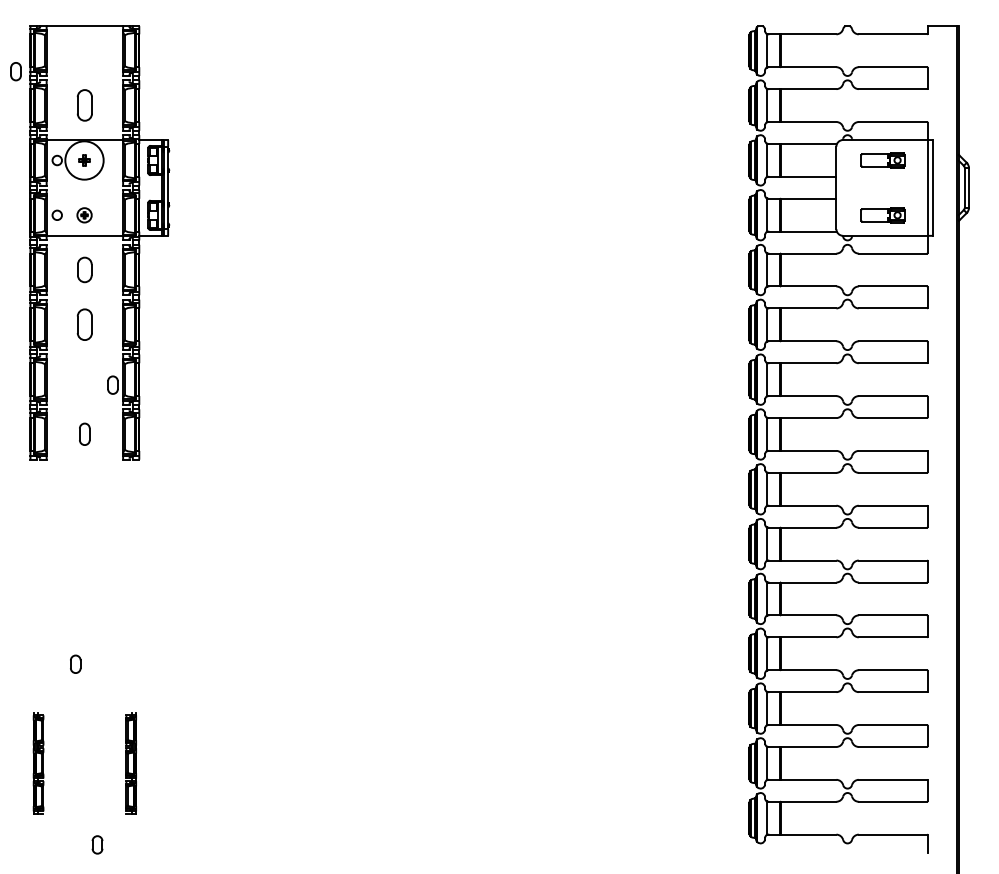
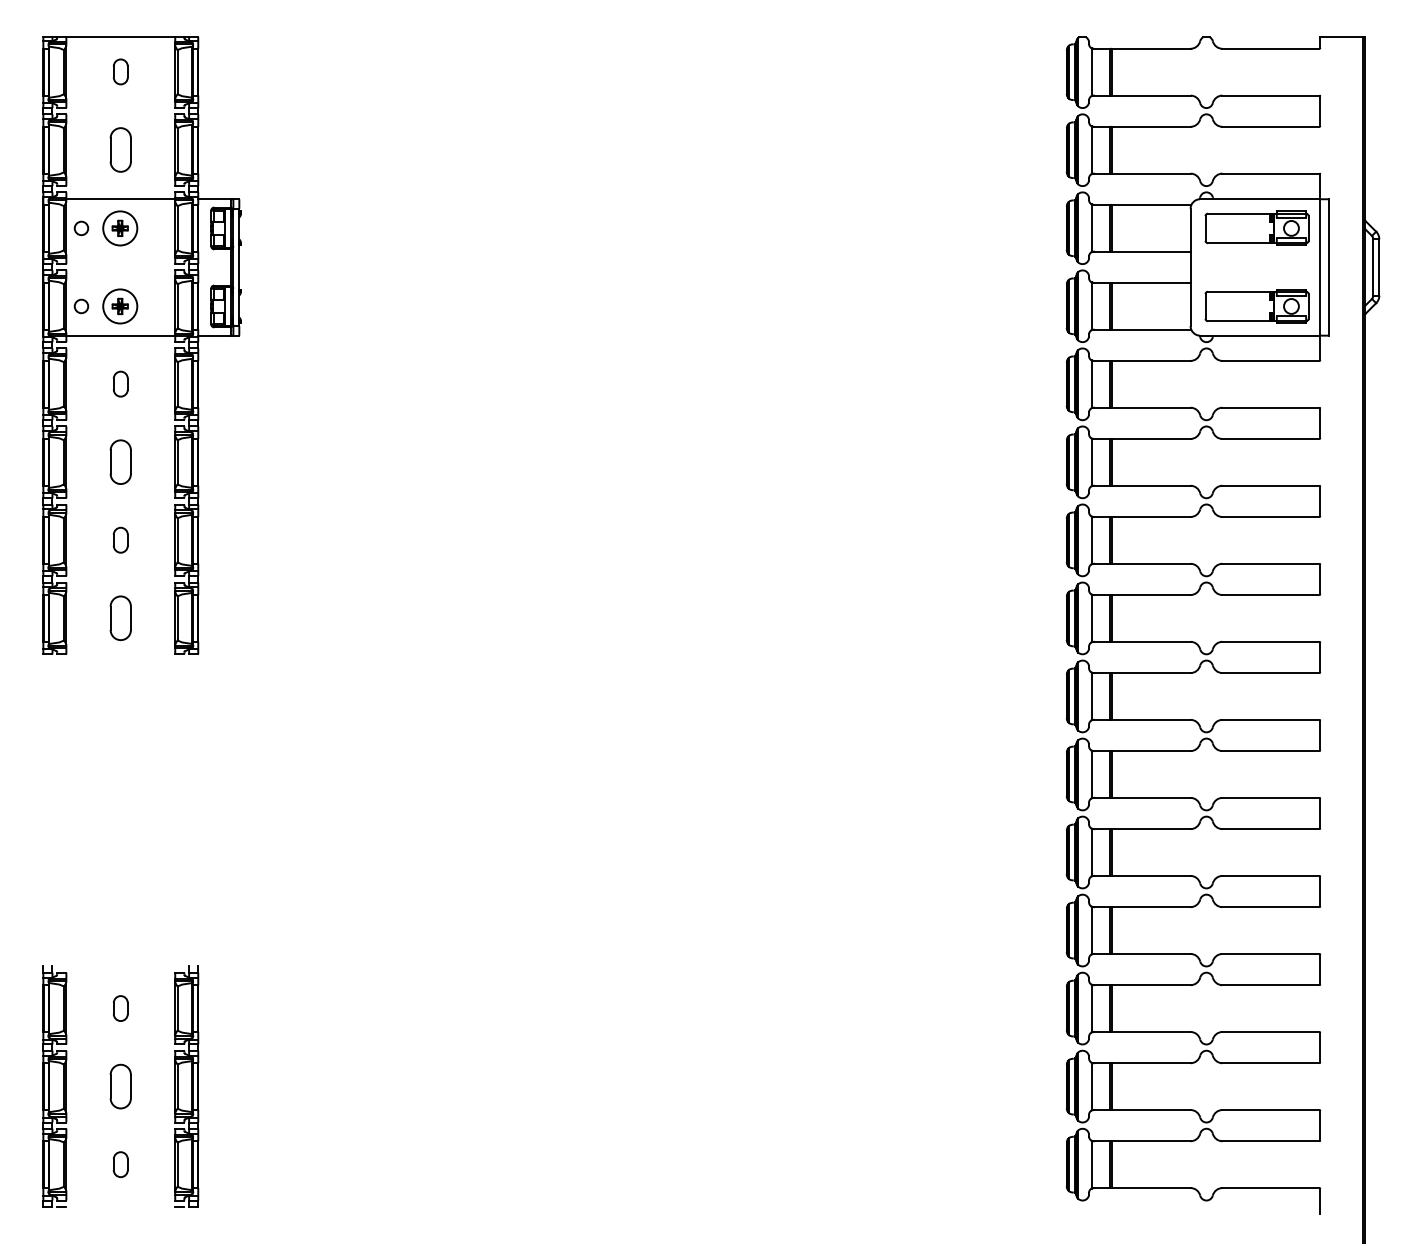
part: (15, 71) -> (120, 71), moved
part: (882, 159) -> (1256, 227), size x1.67
circle: (84, 160) -> (120, 228), size x0.62
part: (84, 215) -> (120, 306), size x1.67
part: (882, 215) -> (1256, 306), size x1.67
part: (84, 269) -> (120, 383), size x0.71
part: (112, 384) -> (120, 539), moved
part: (84, 433) -> (120, 617), size x1.43
part: (75, 664) -> (120, 1008), moved
part: (38, 763) -> (54, 1086), size x1.67
part: (84, 763) -> (120, 1086), added
part: (131, 763) -> (186, 1086), size x1.67
part: (97, 844) -> (120, 1164), moved

